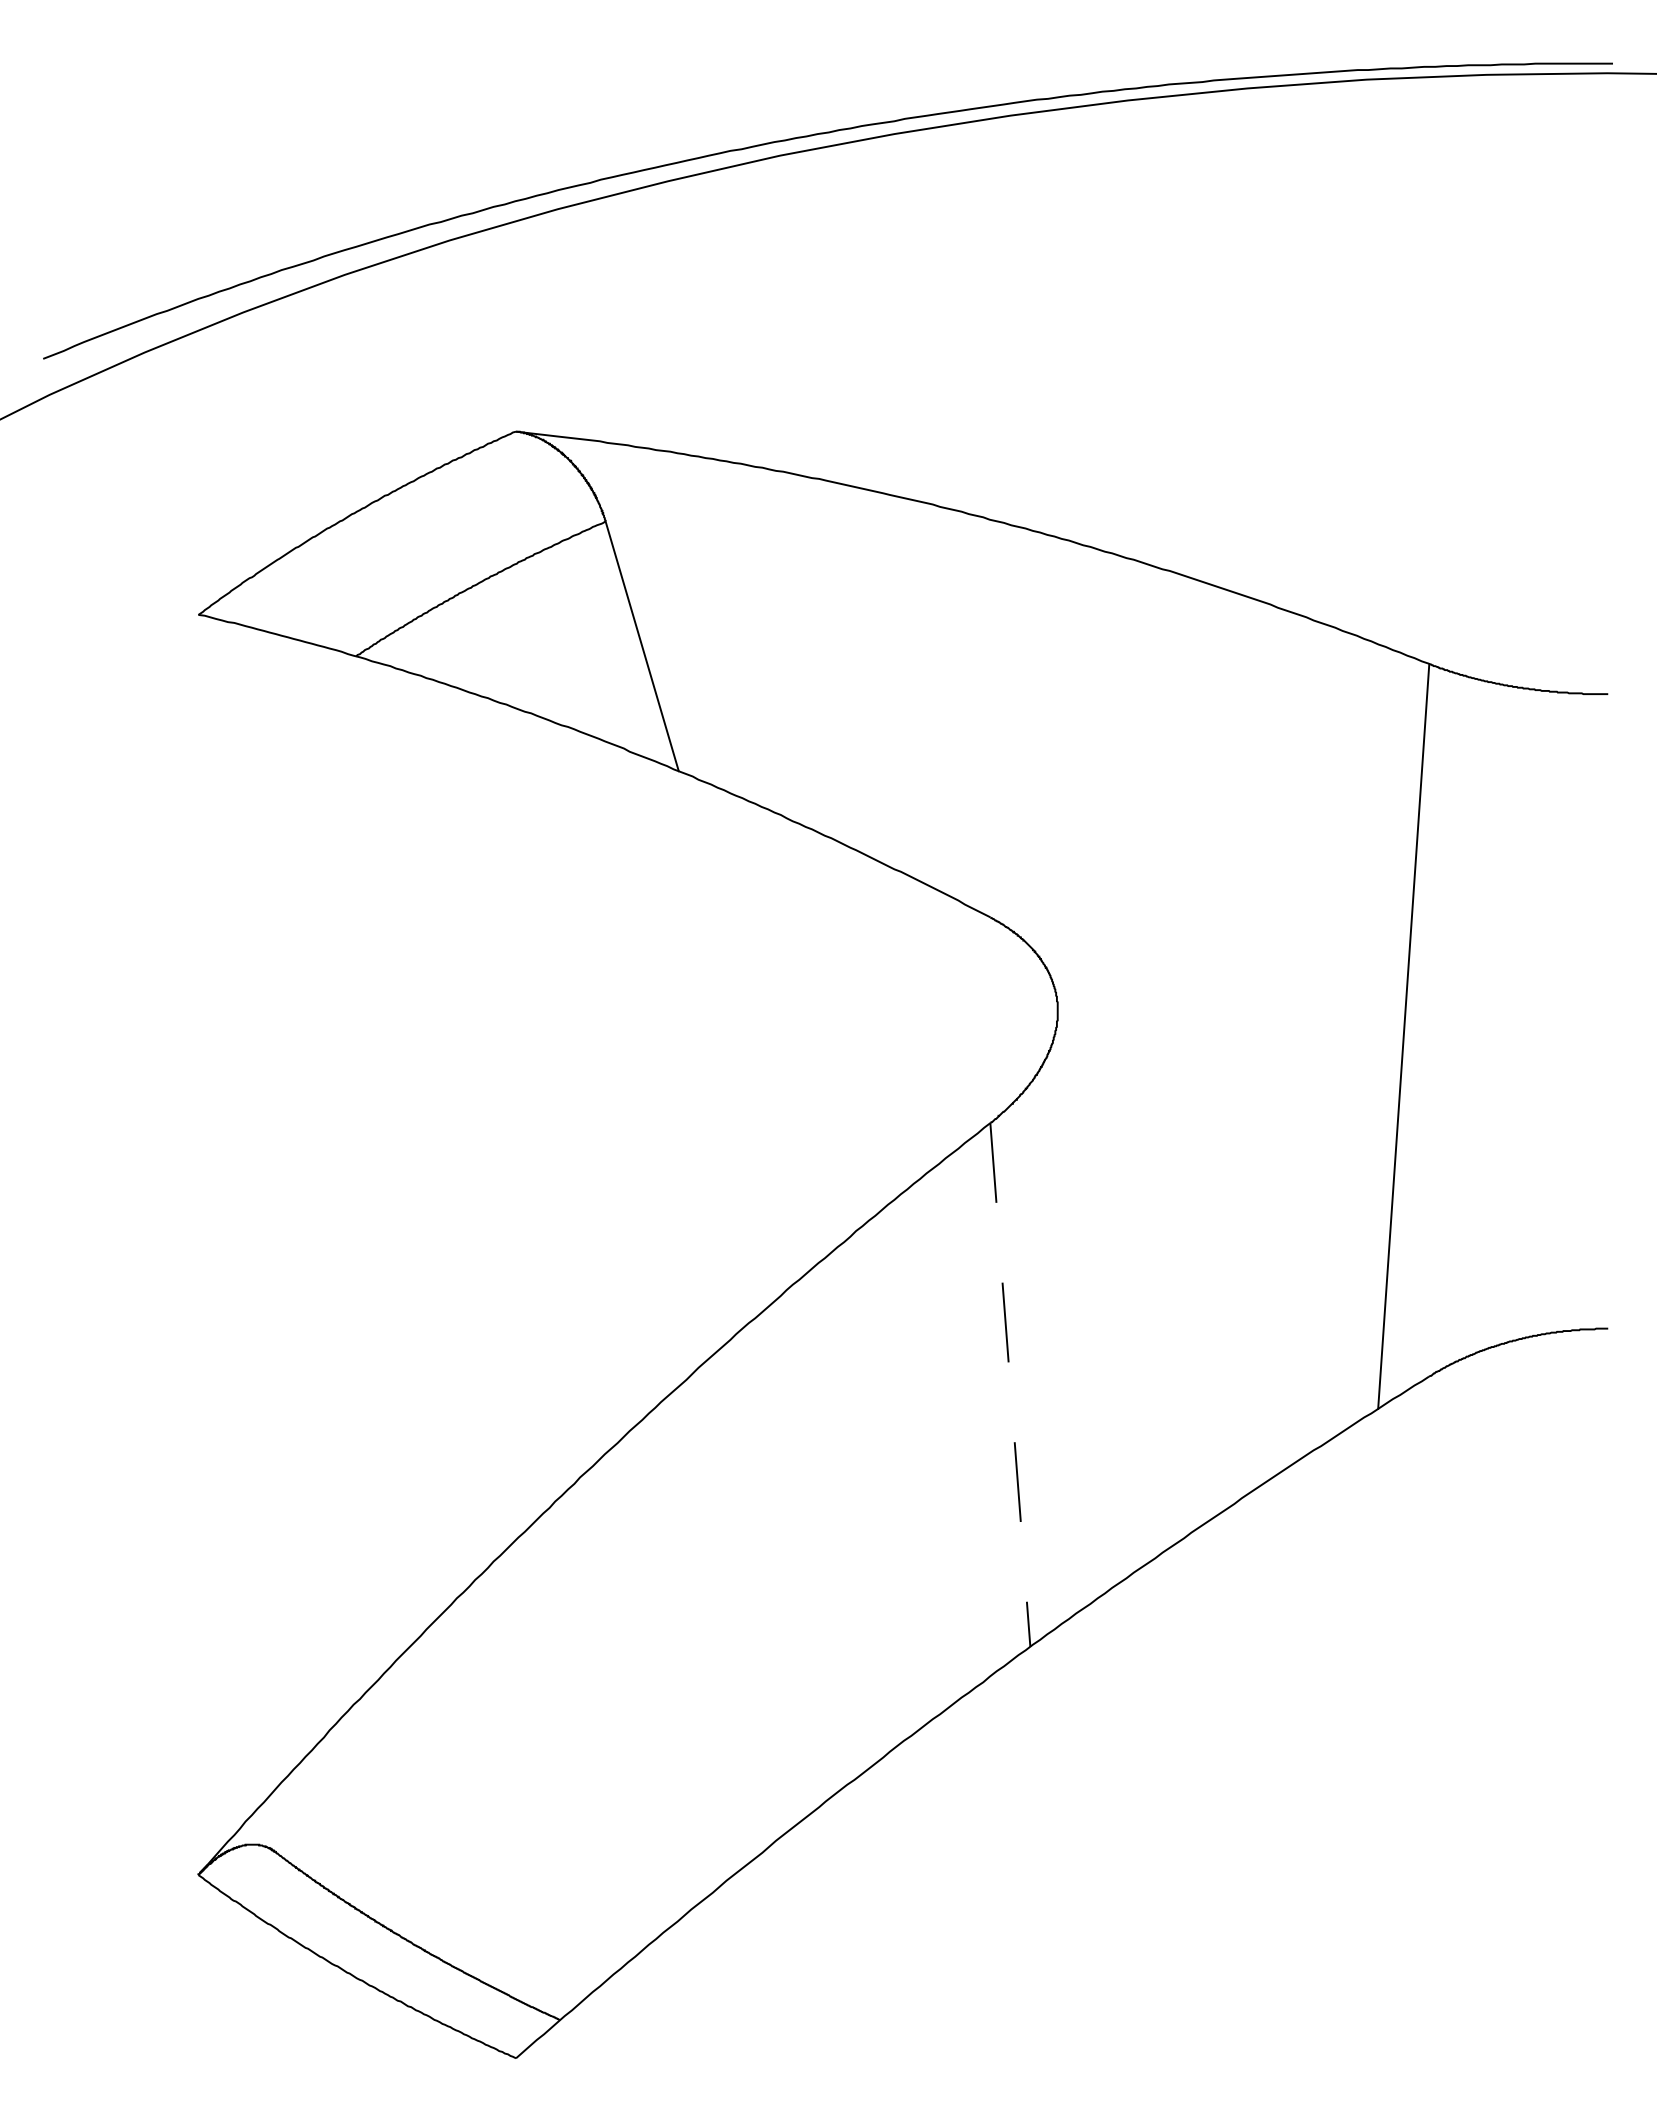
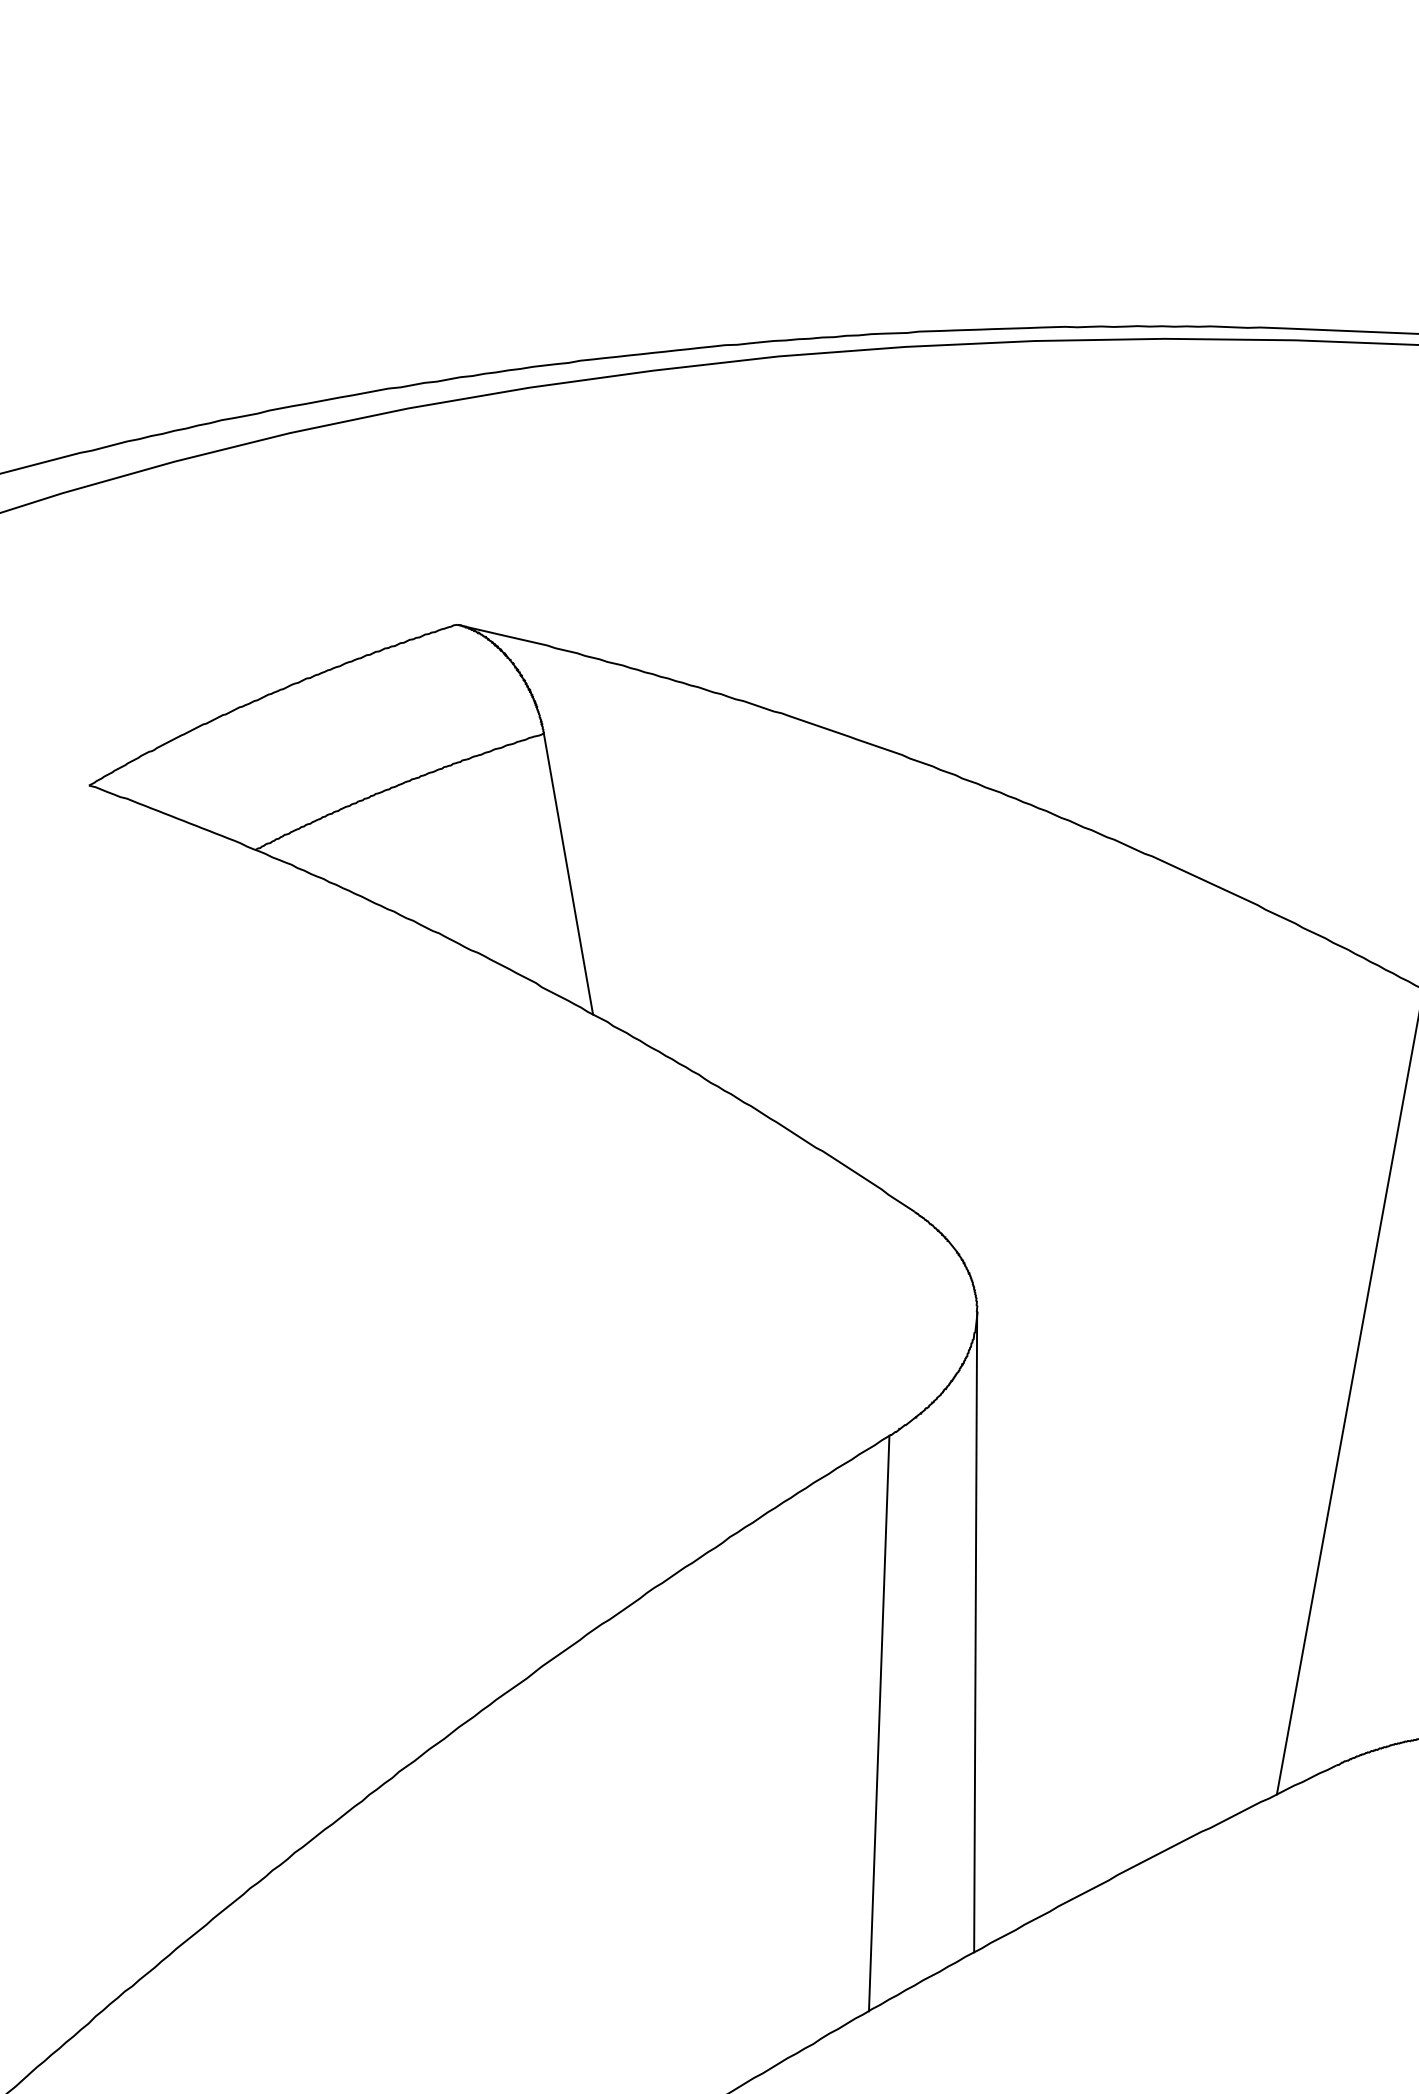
line: (1088, 1292) -> (975, 1632), added
line: (1010, 1385) -> (879, 1724), dashed -> solid

